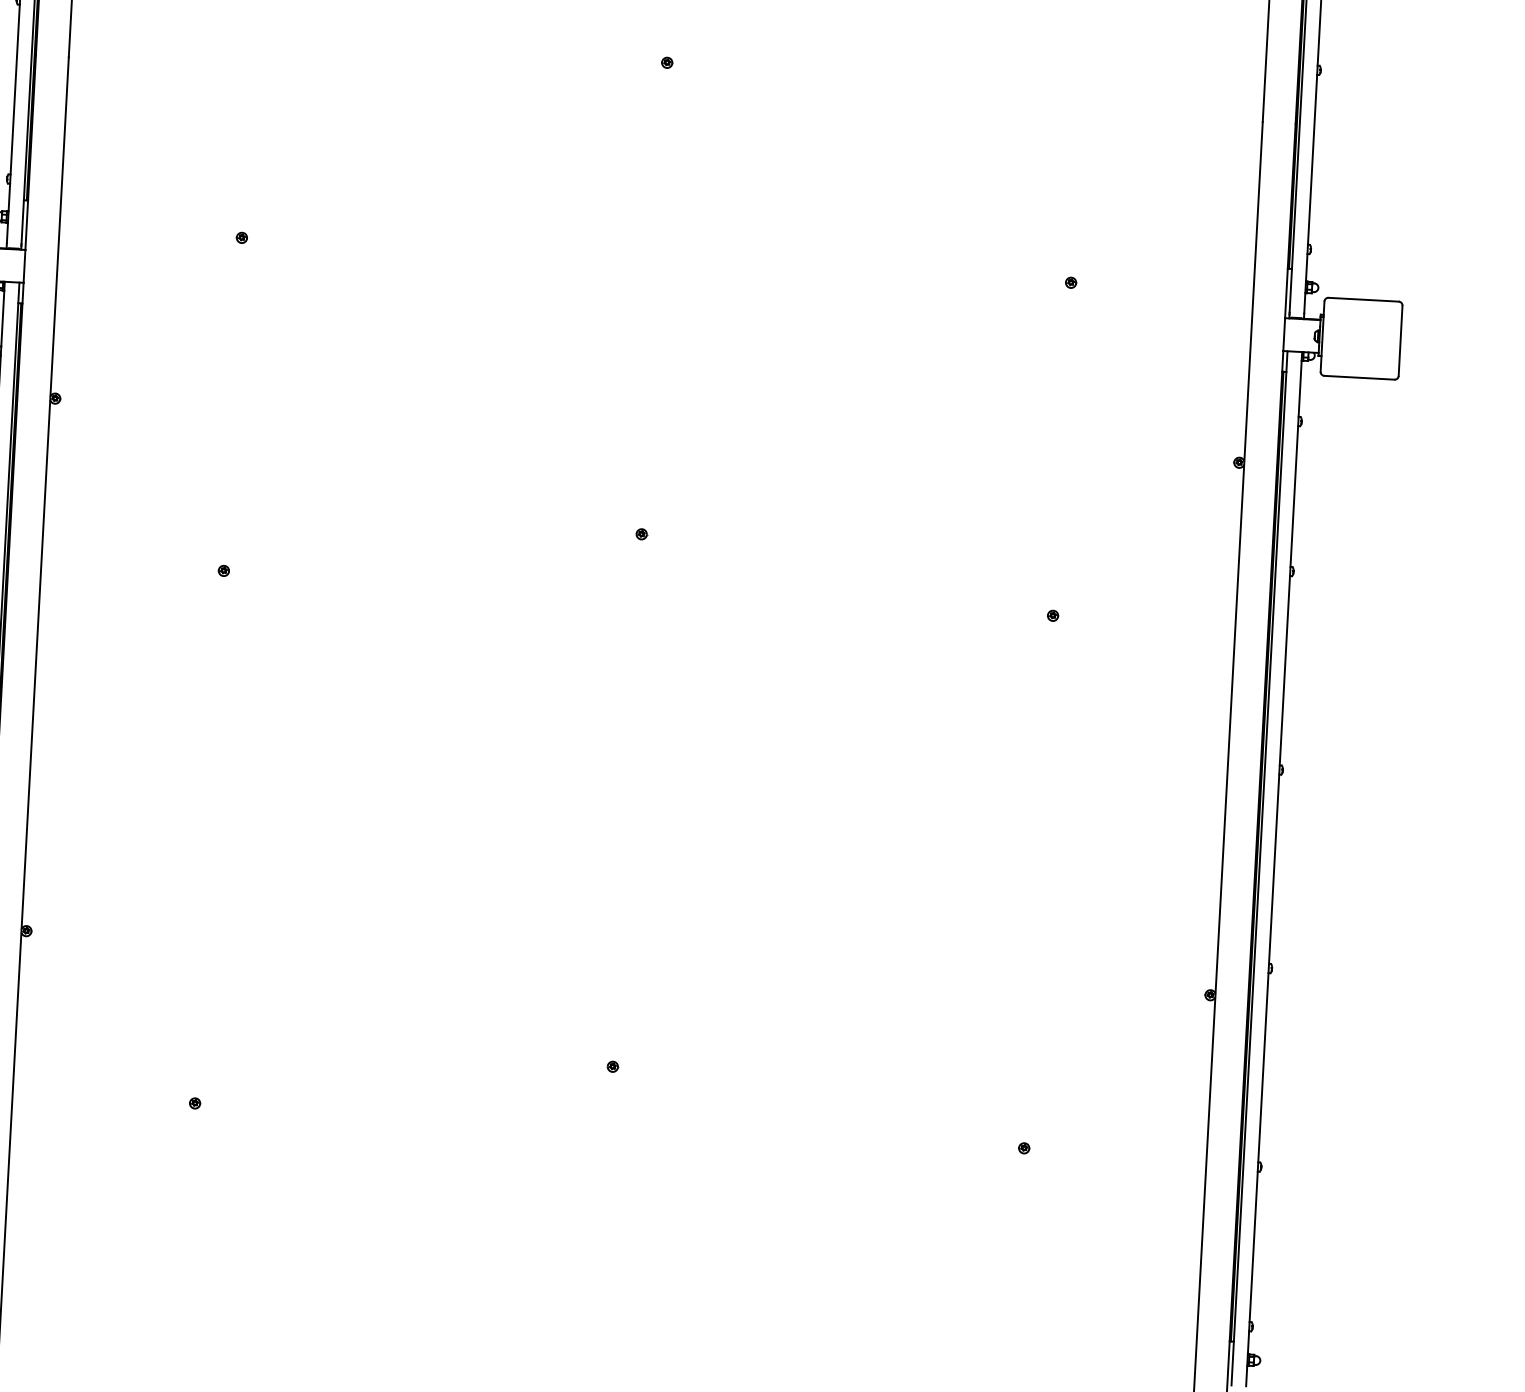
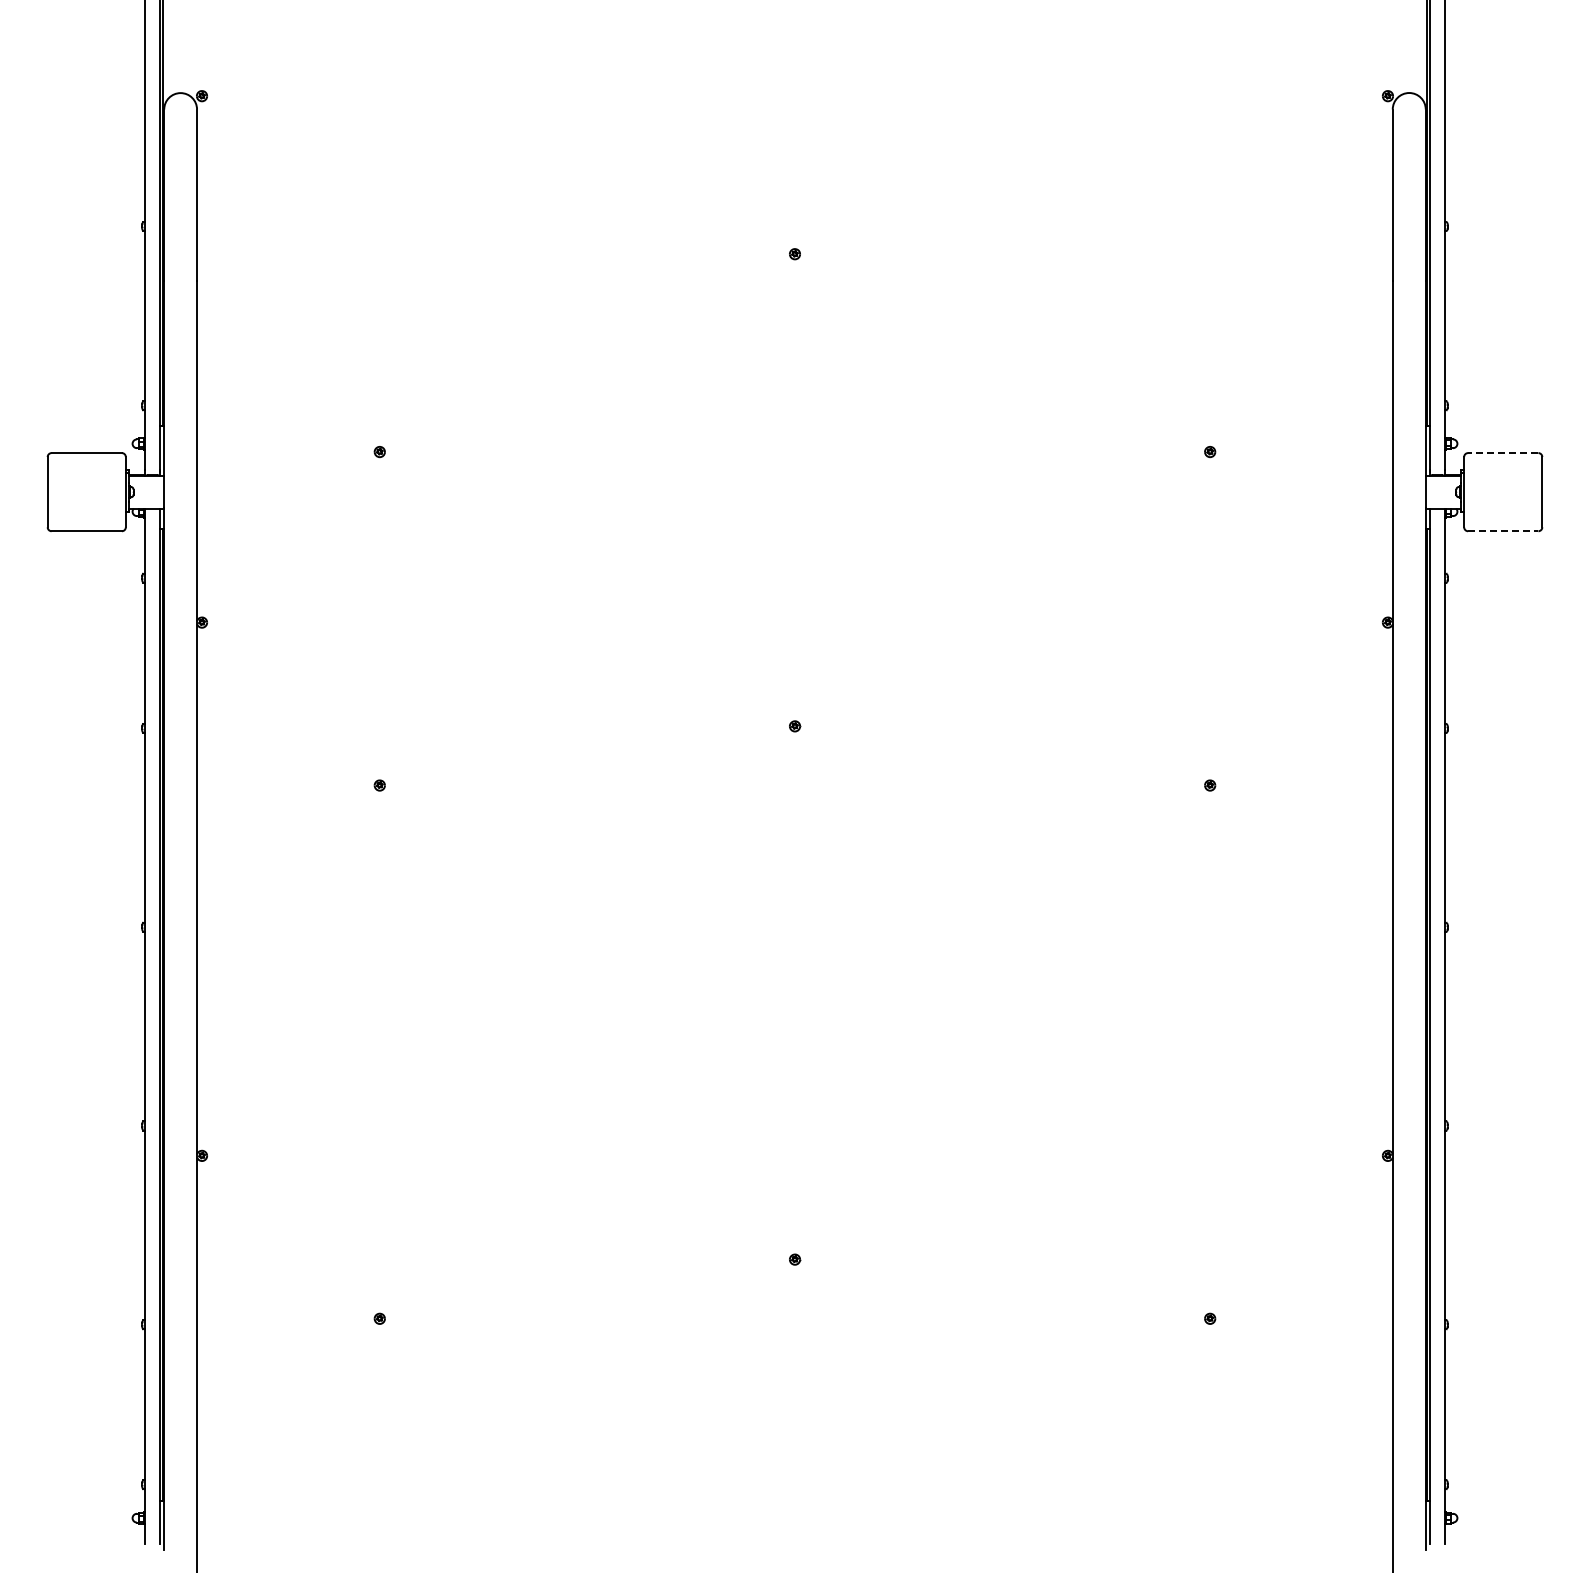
line: (1362, 300) -> (1502, 453), solid -> dashed
line: (1359, 378) -> (1503, 531), solid -> dashed

